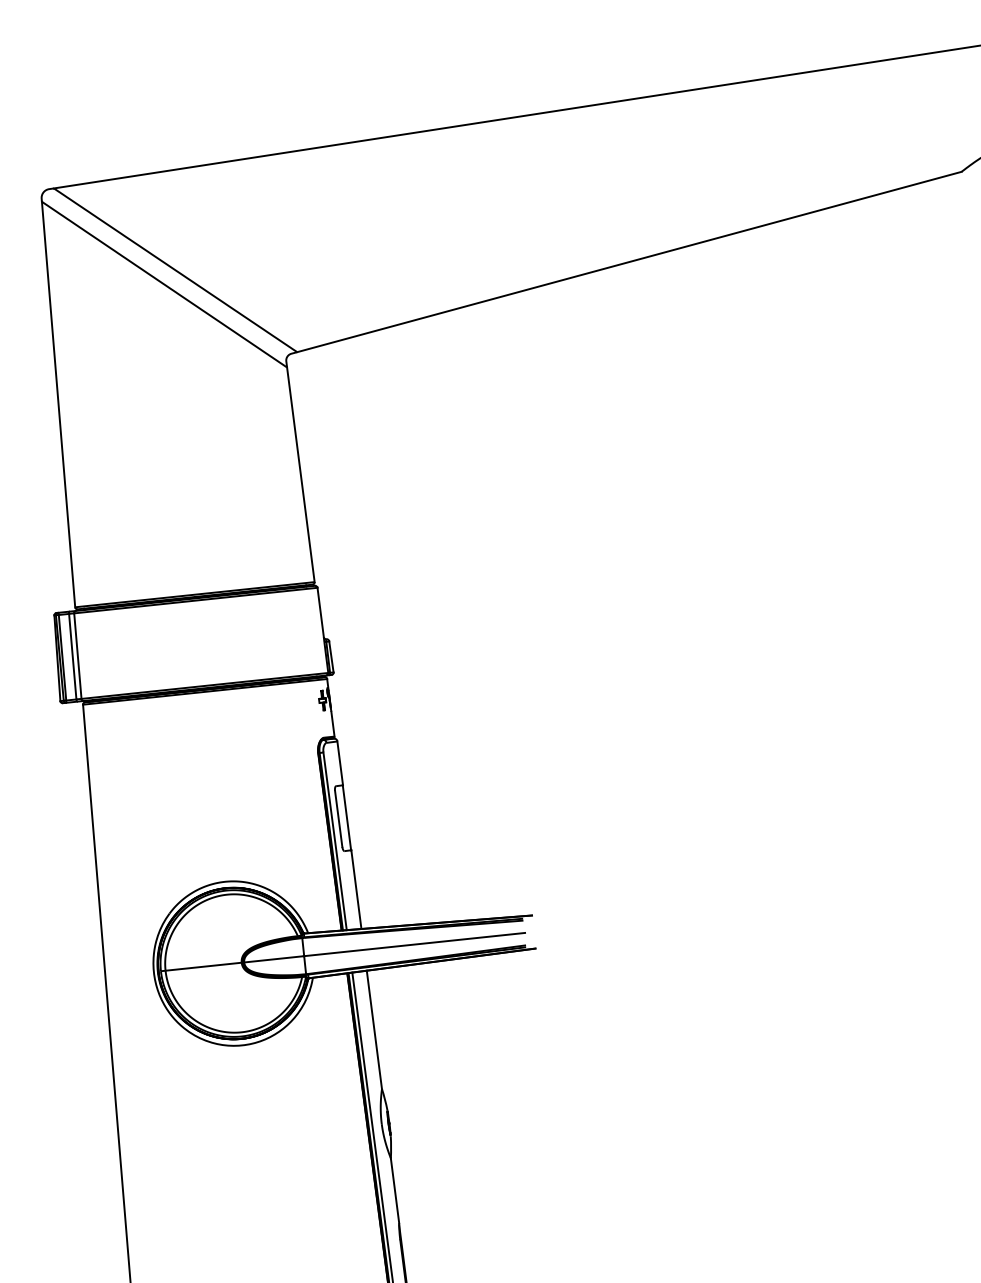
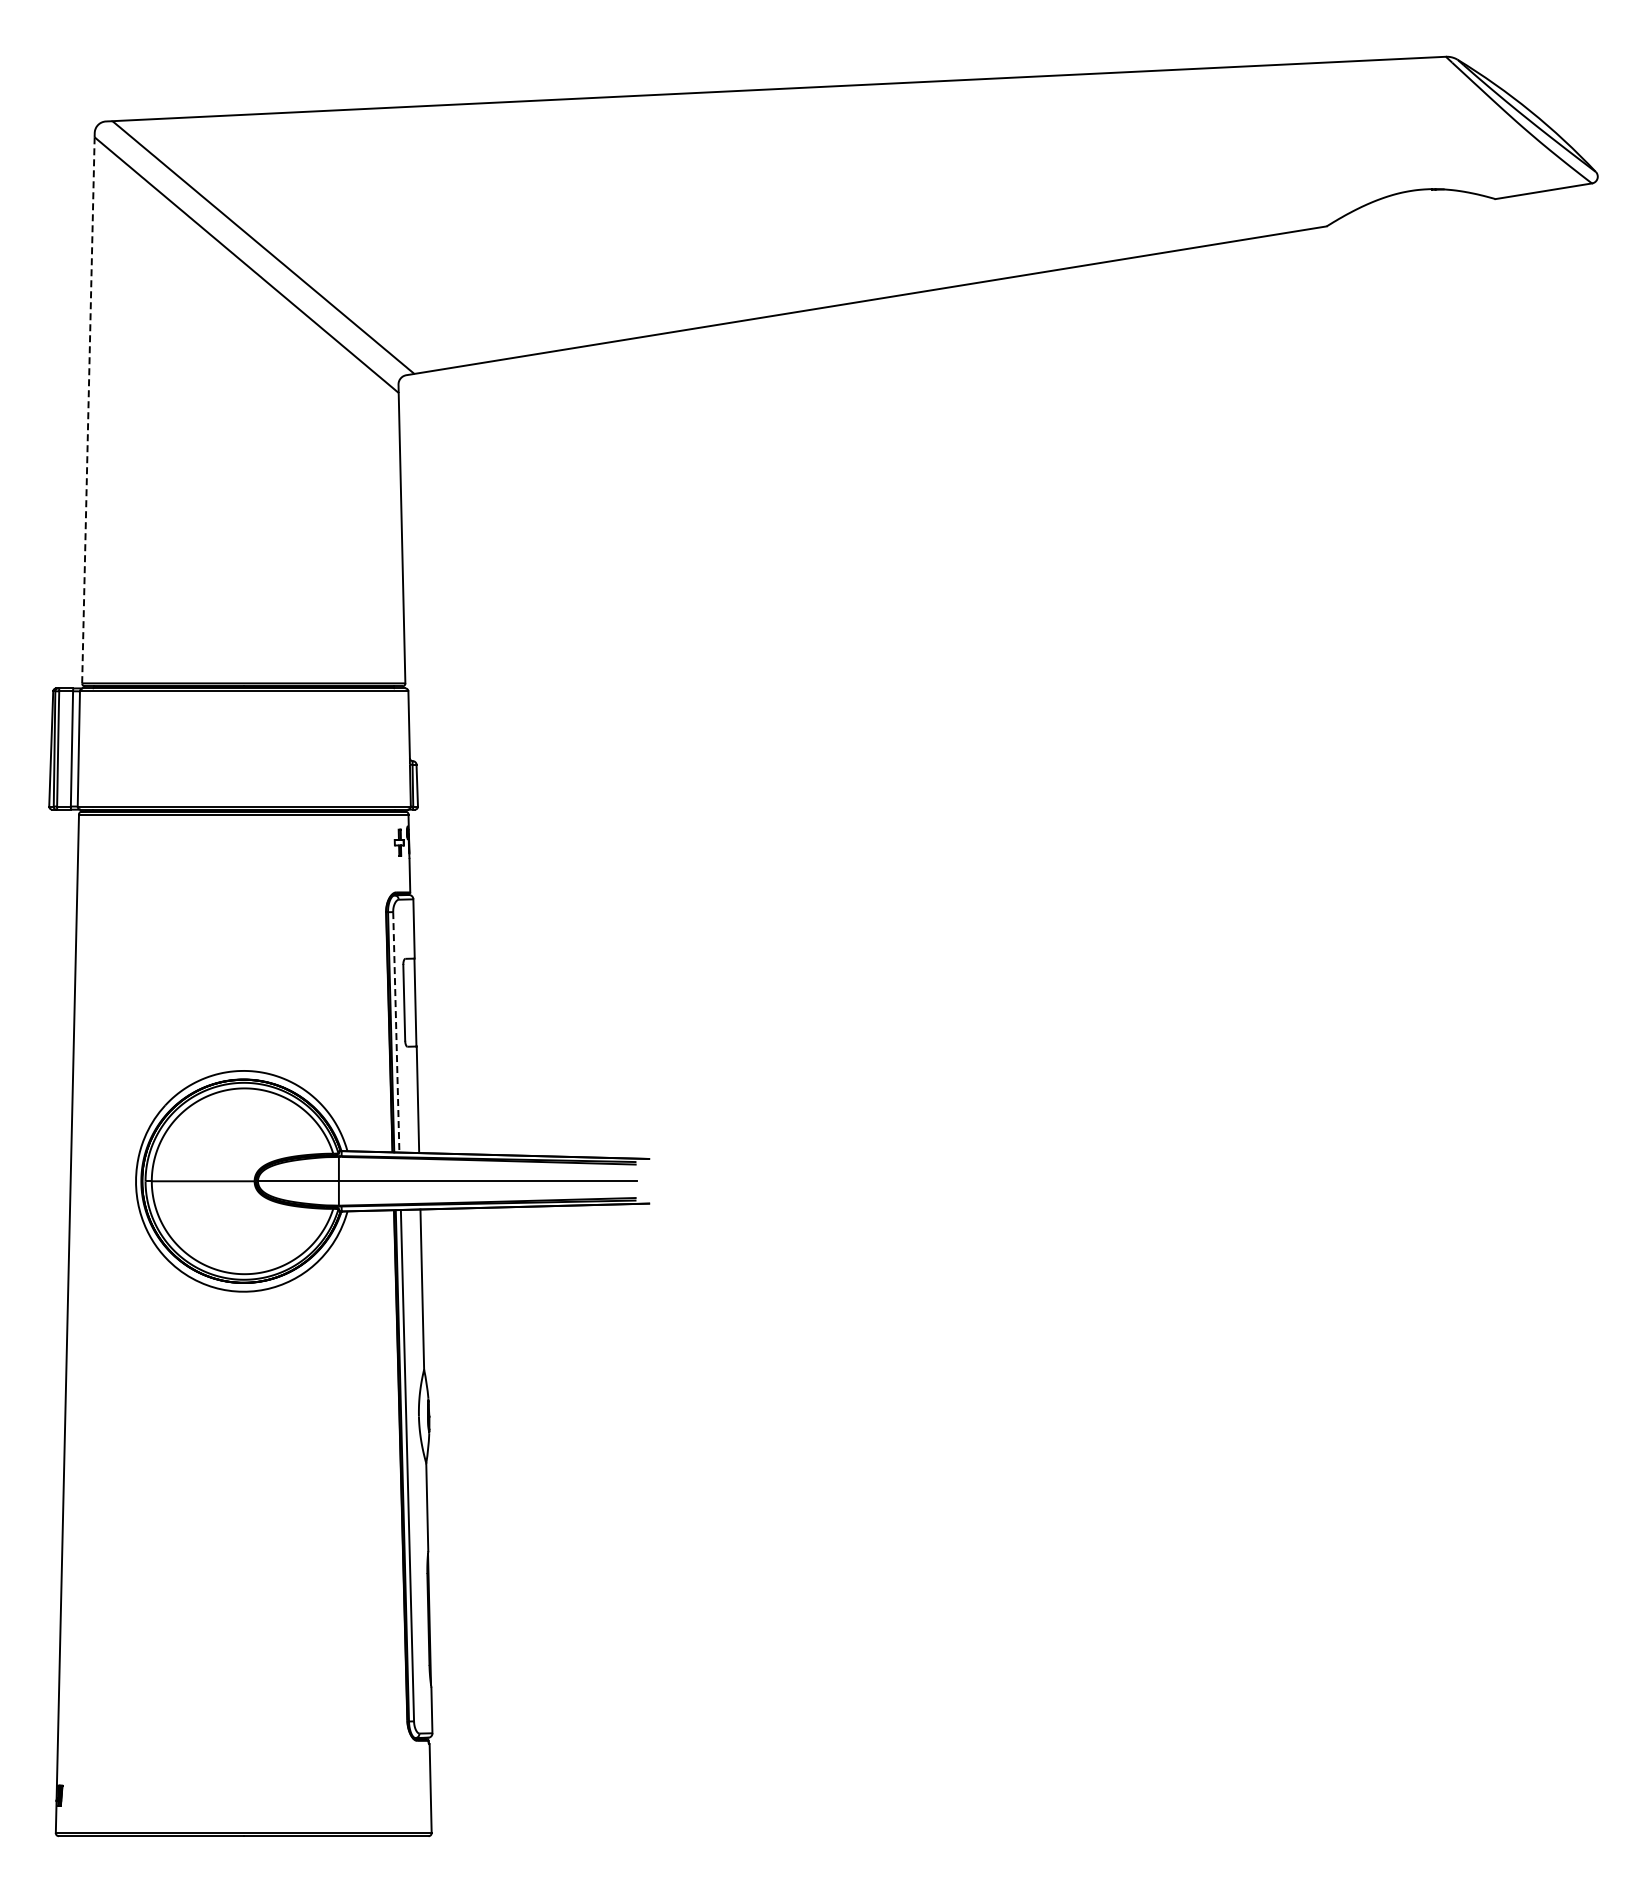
line: (58, 404) -> (88, 410), solid -> dashed
line: (335, 841) -> (396, 1032), solid -> dashed

